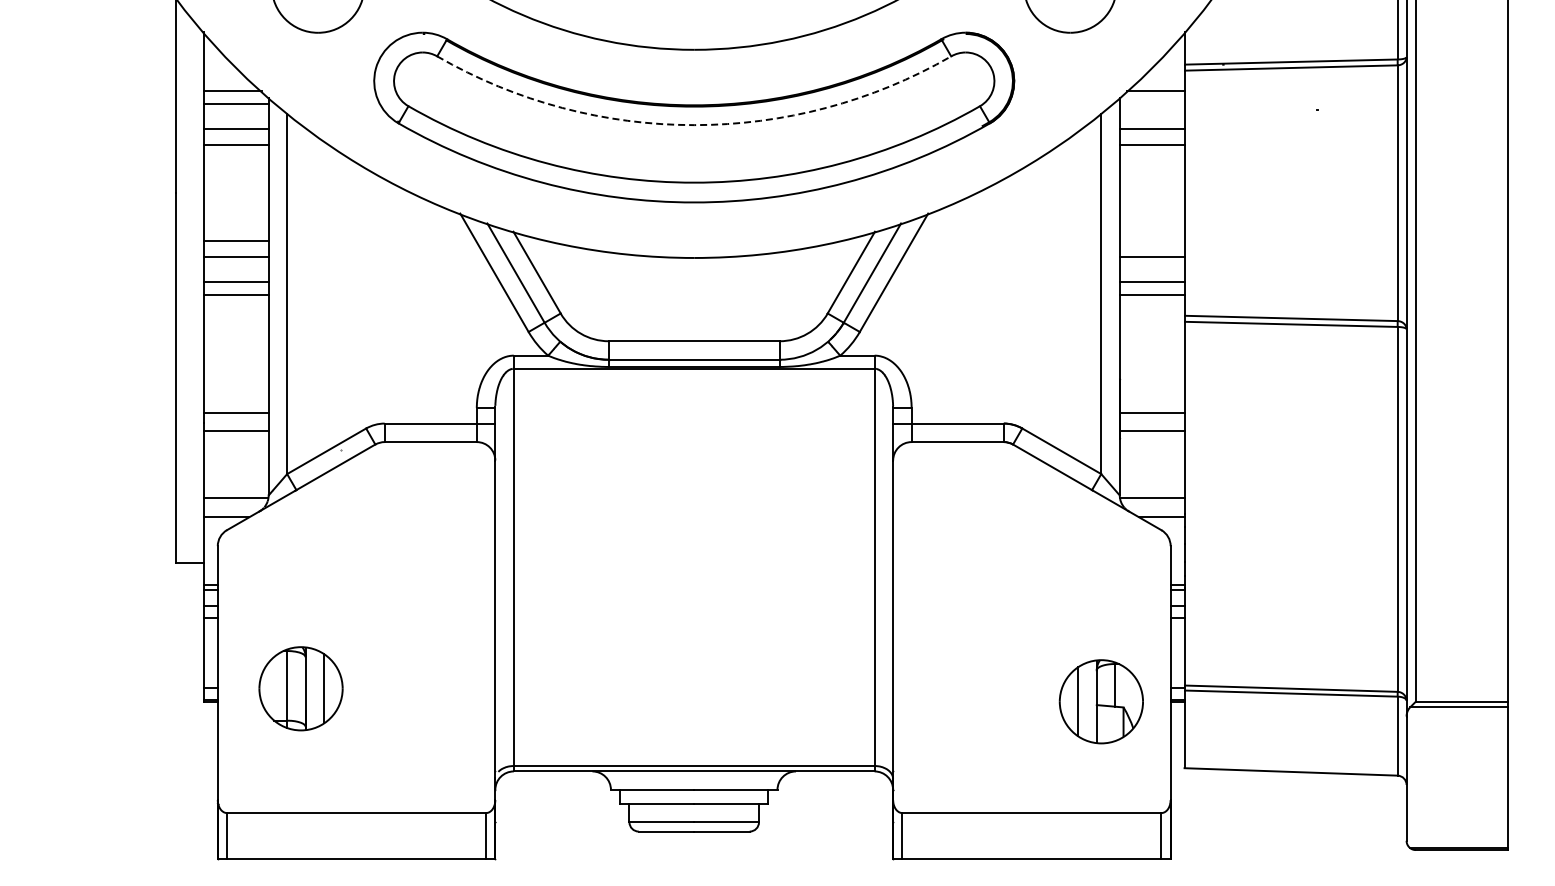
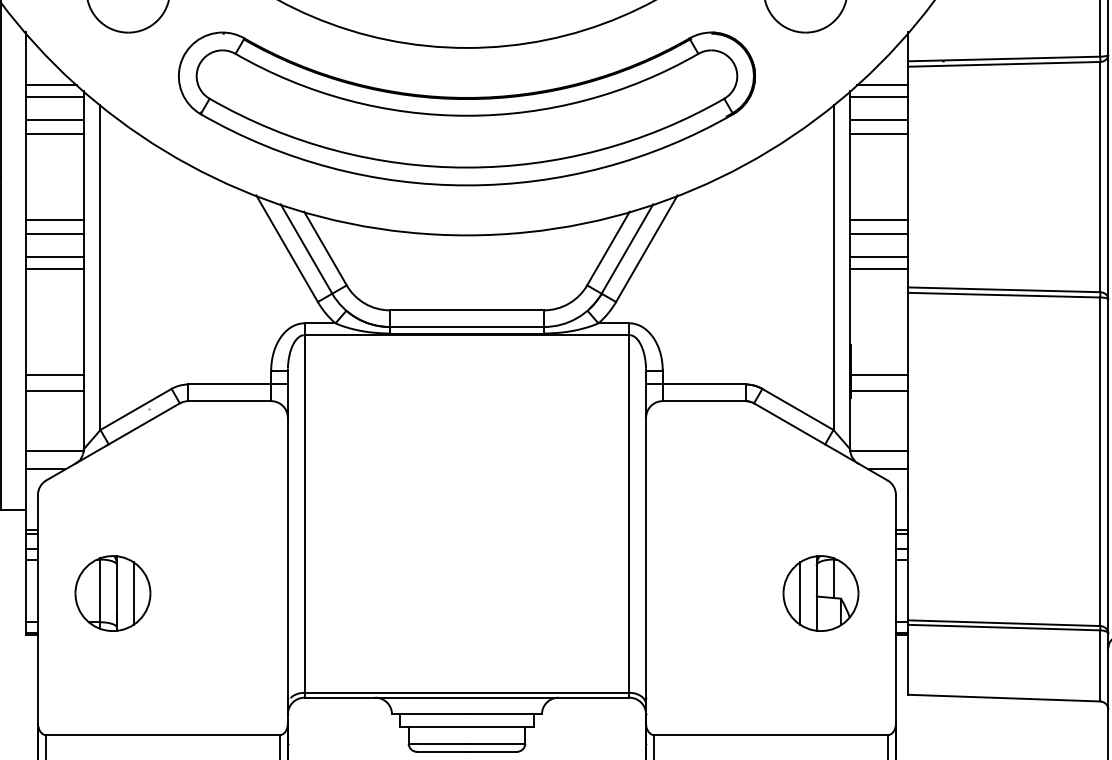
line: (1151, 104) -> (878, 97), added
arc: (694, 125) -> (467, 116), dashed -> solid
line: (1151, 241) -> (878, 220), added
part: (300, 688) -> (112, 593), moved
part: (1100, 701) -> (820, 593), moved

